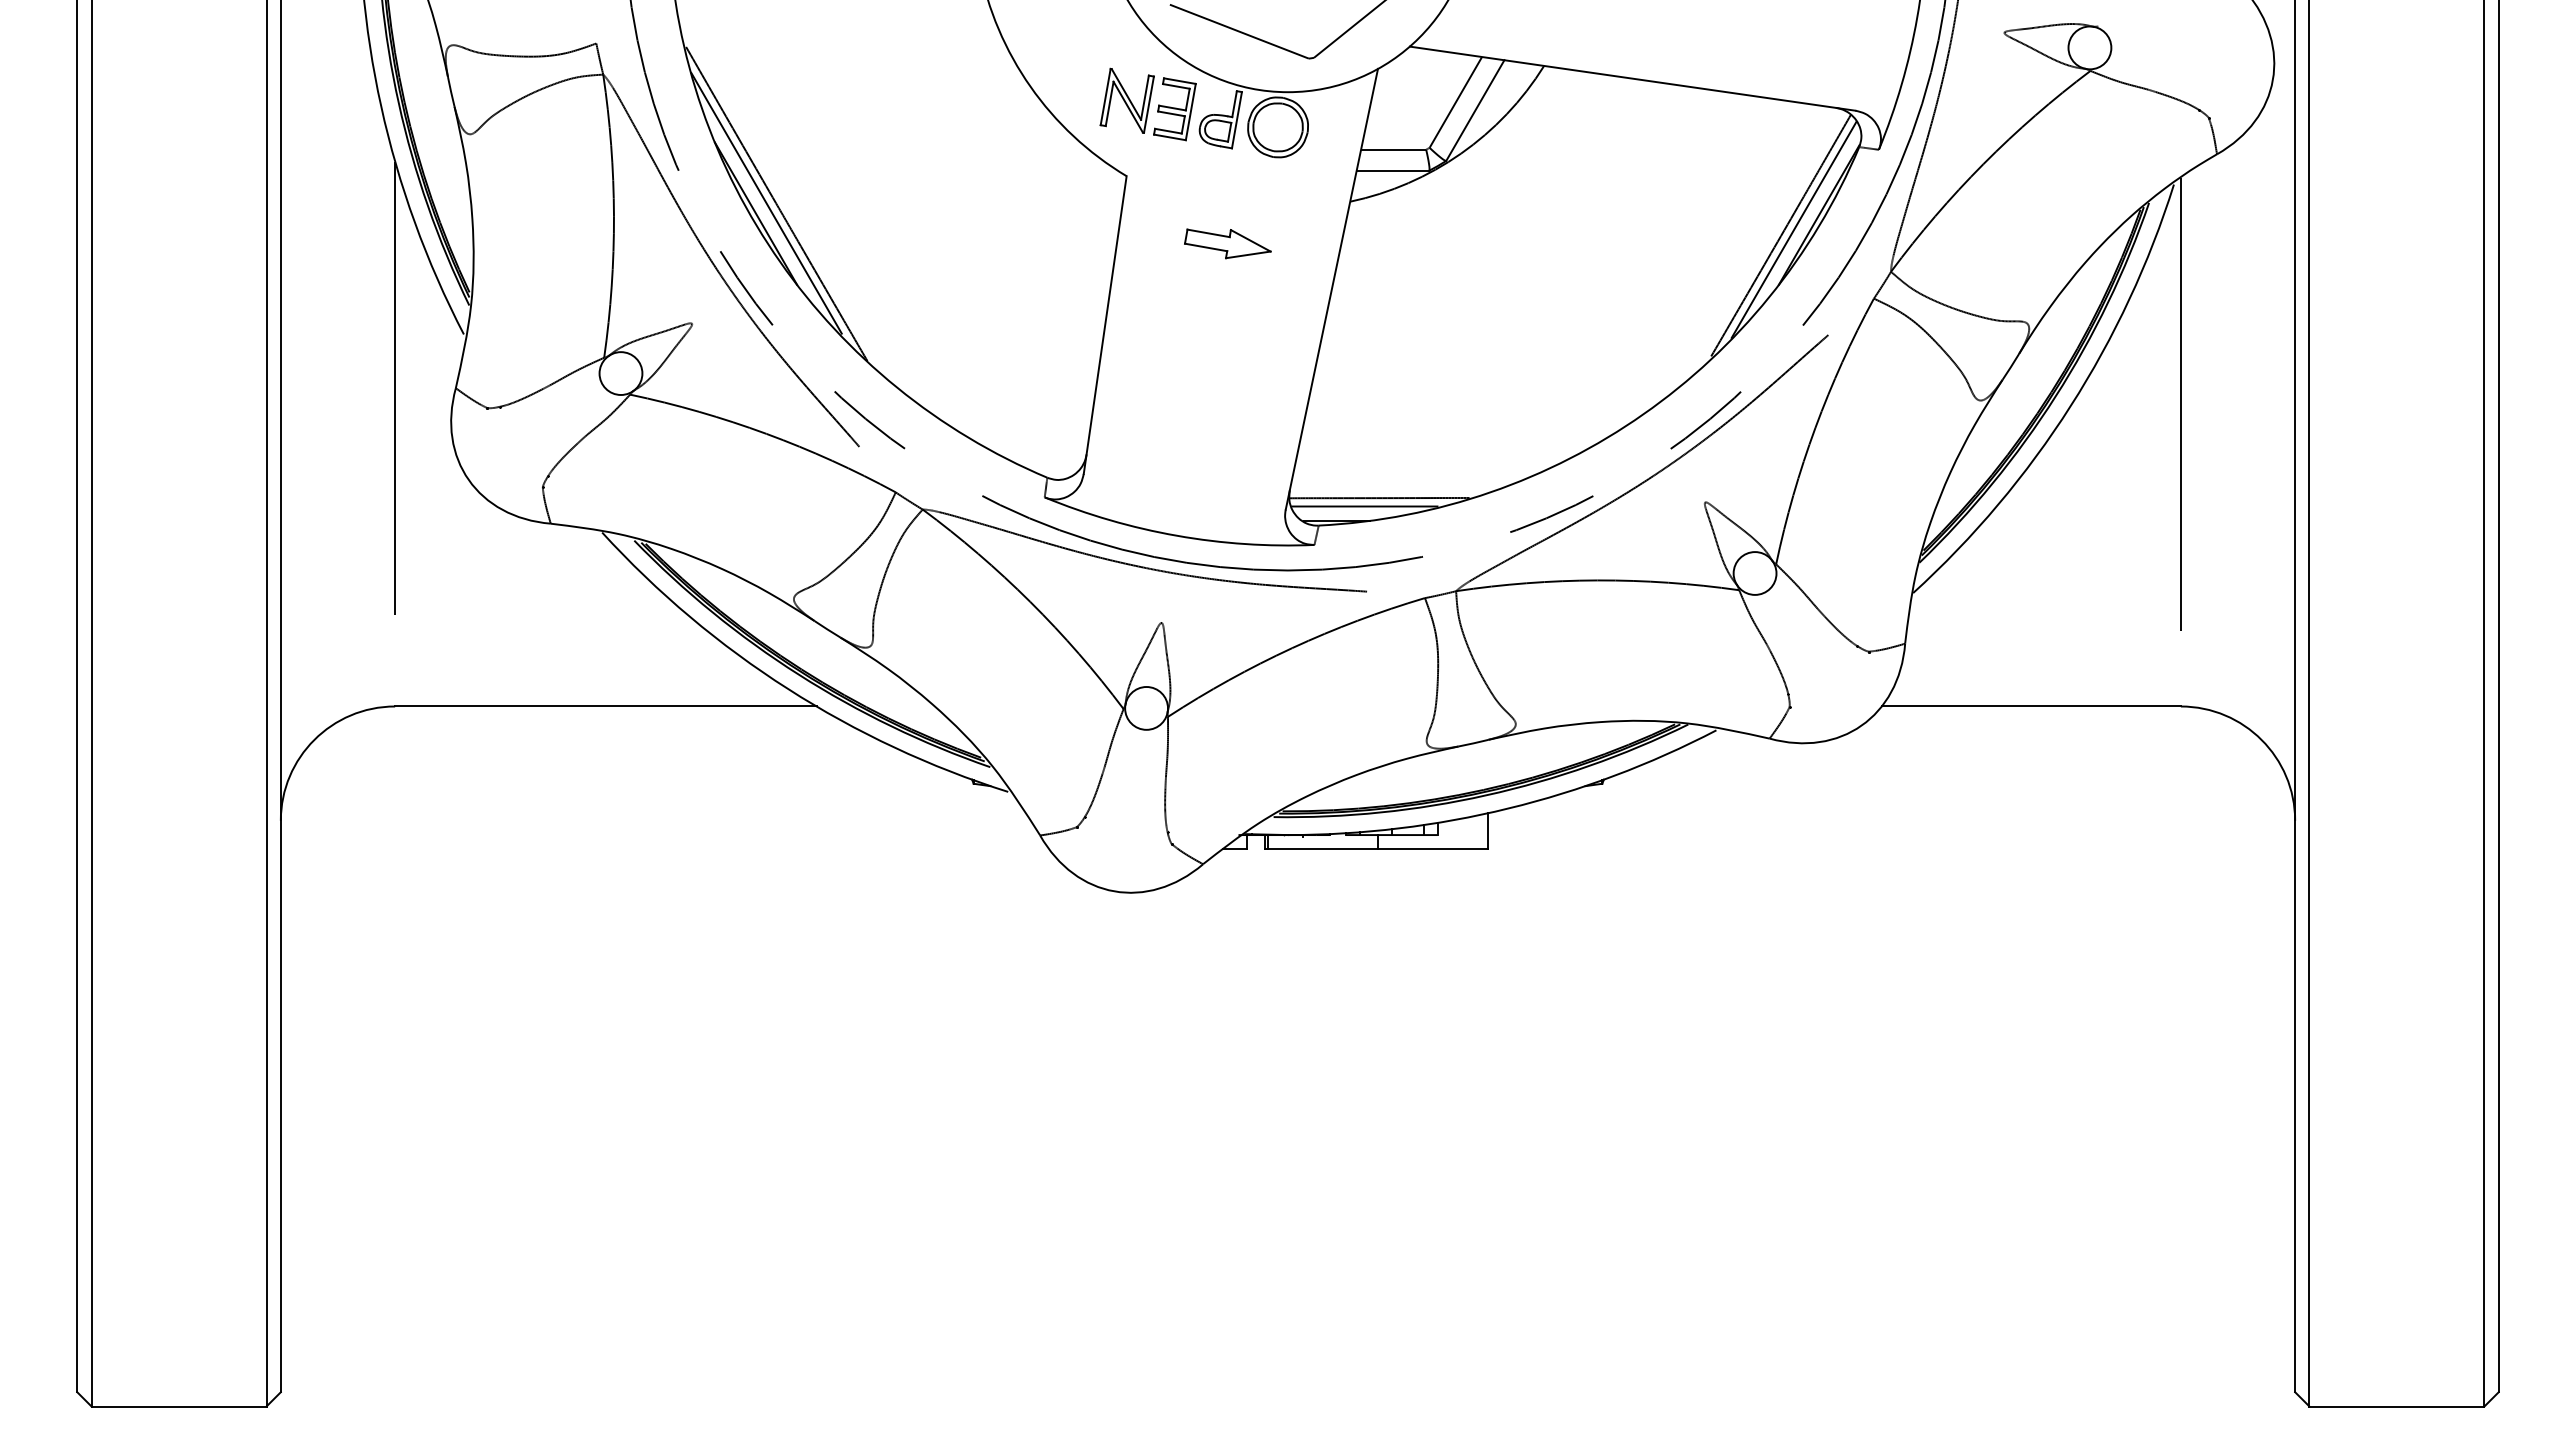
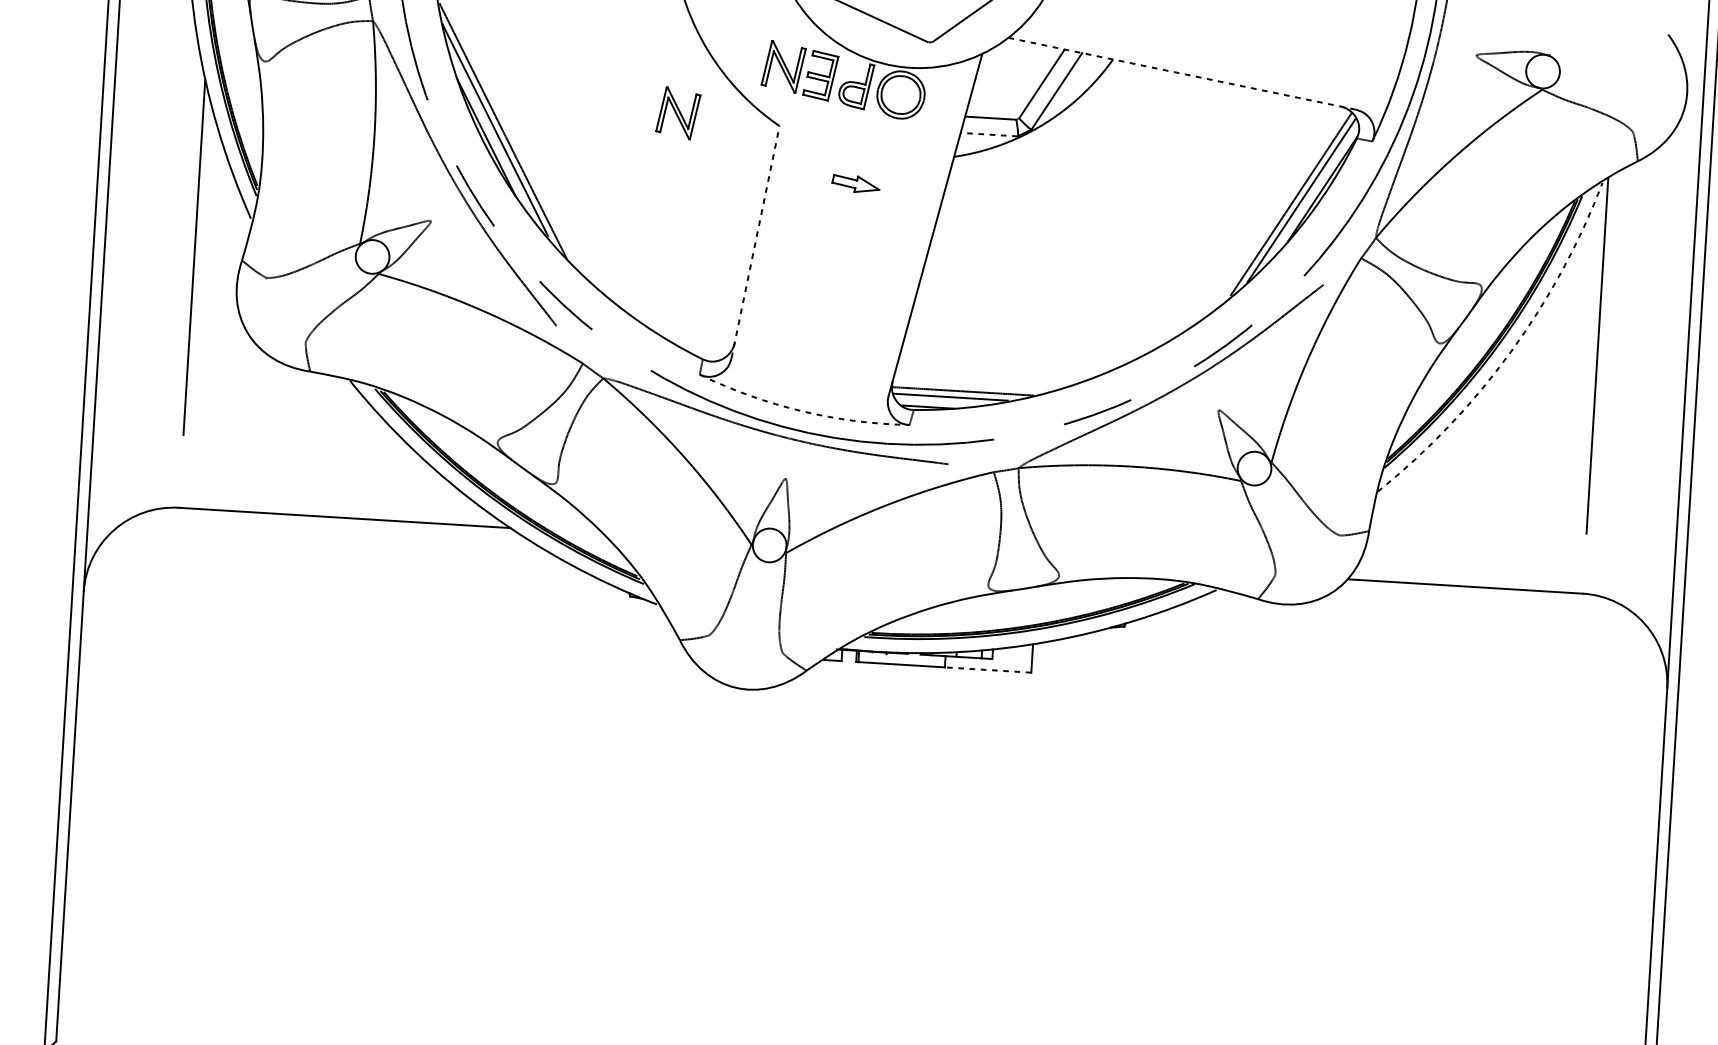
line: (1632, 78) -> (1181, 73), solid -> dashed
part: (996, 167) -> (677, 113), added
line: (1392, 170) -> (988, 134), solid -> dashed
part: (1227, 243) -> (855, 183), size x0.7
line: (1105, 324) -> (755, 241), solid -> dashed
arc: (2070, 406) -> (1510, 352), solid -> dashed
arc: (1177, 535) -> (802, 411), solid -> dashed
line: (1433, 849) -> (988, 670), solid -> dashed

